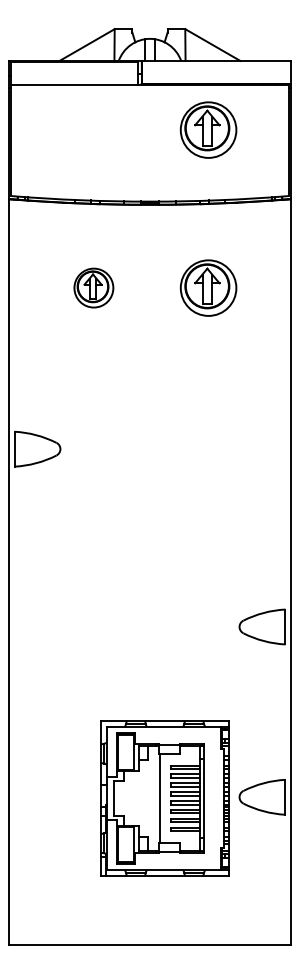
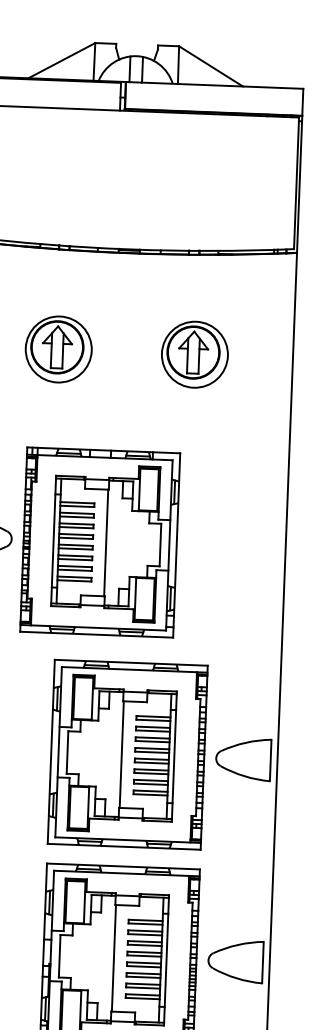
part: (208, 129) -> (202, 166), removed
part: (93, 287) -> (58, 348), size x1.43
part: (134, 449) -> (99, 542), added
part: (164, 626) -> (127, 754), added

